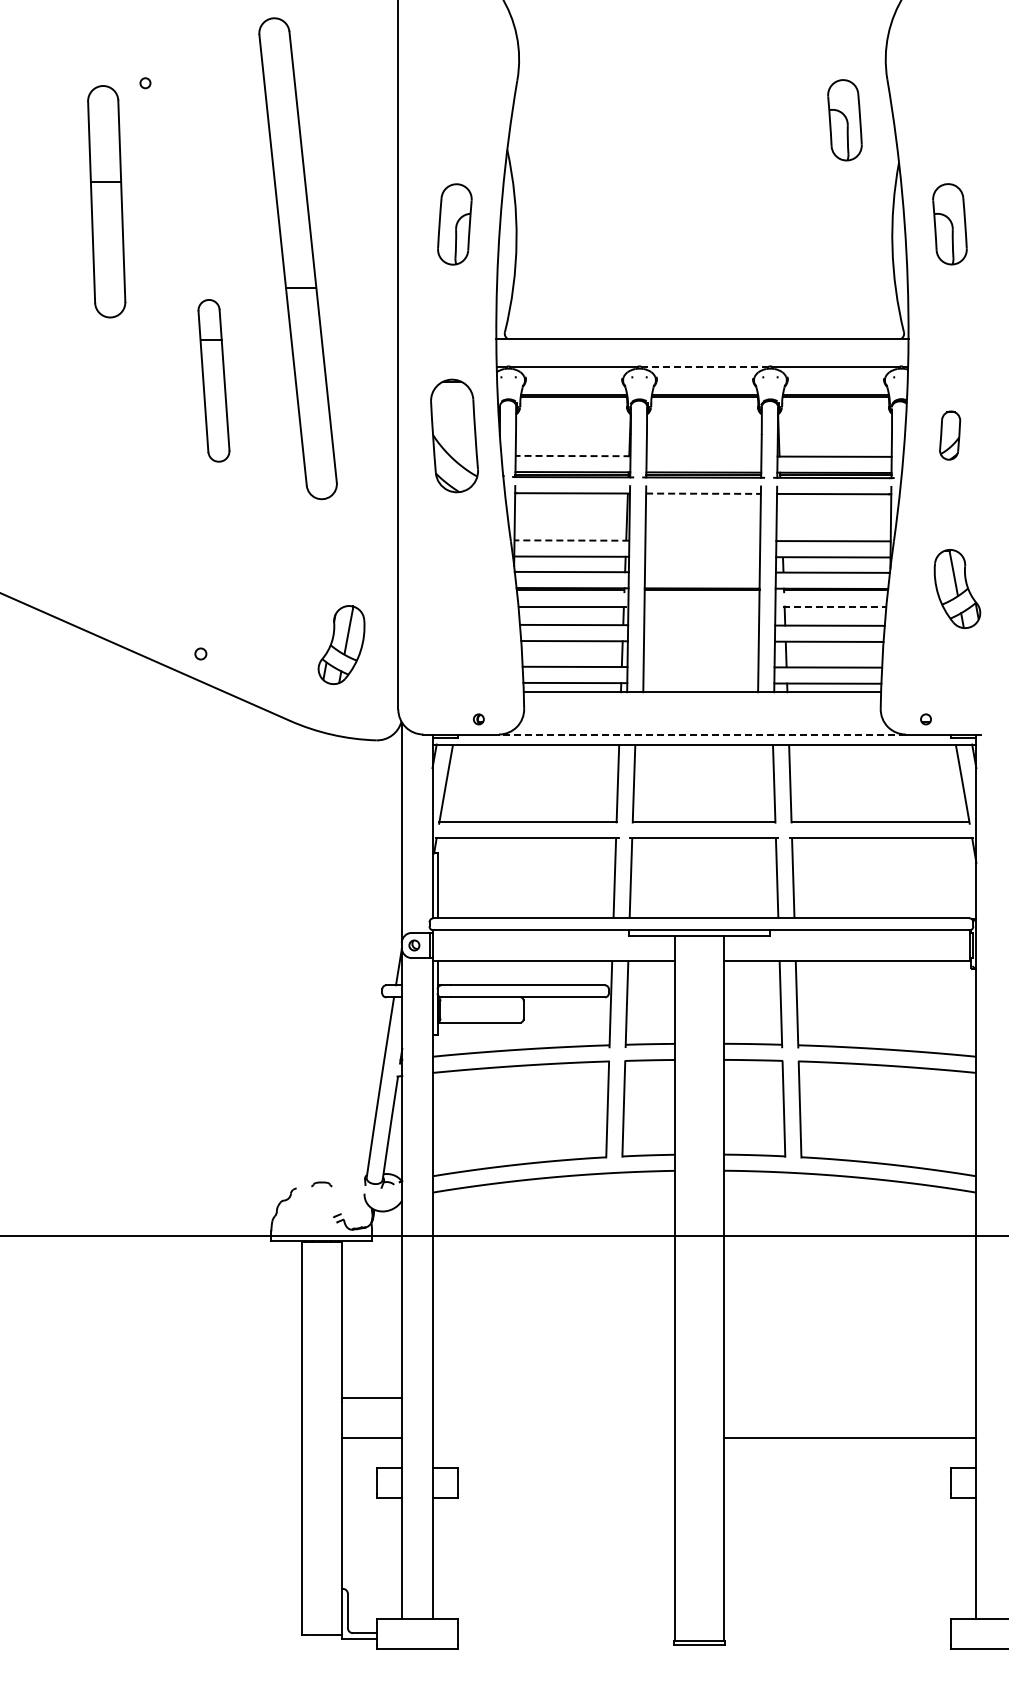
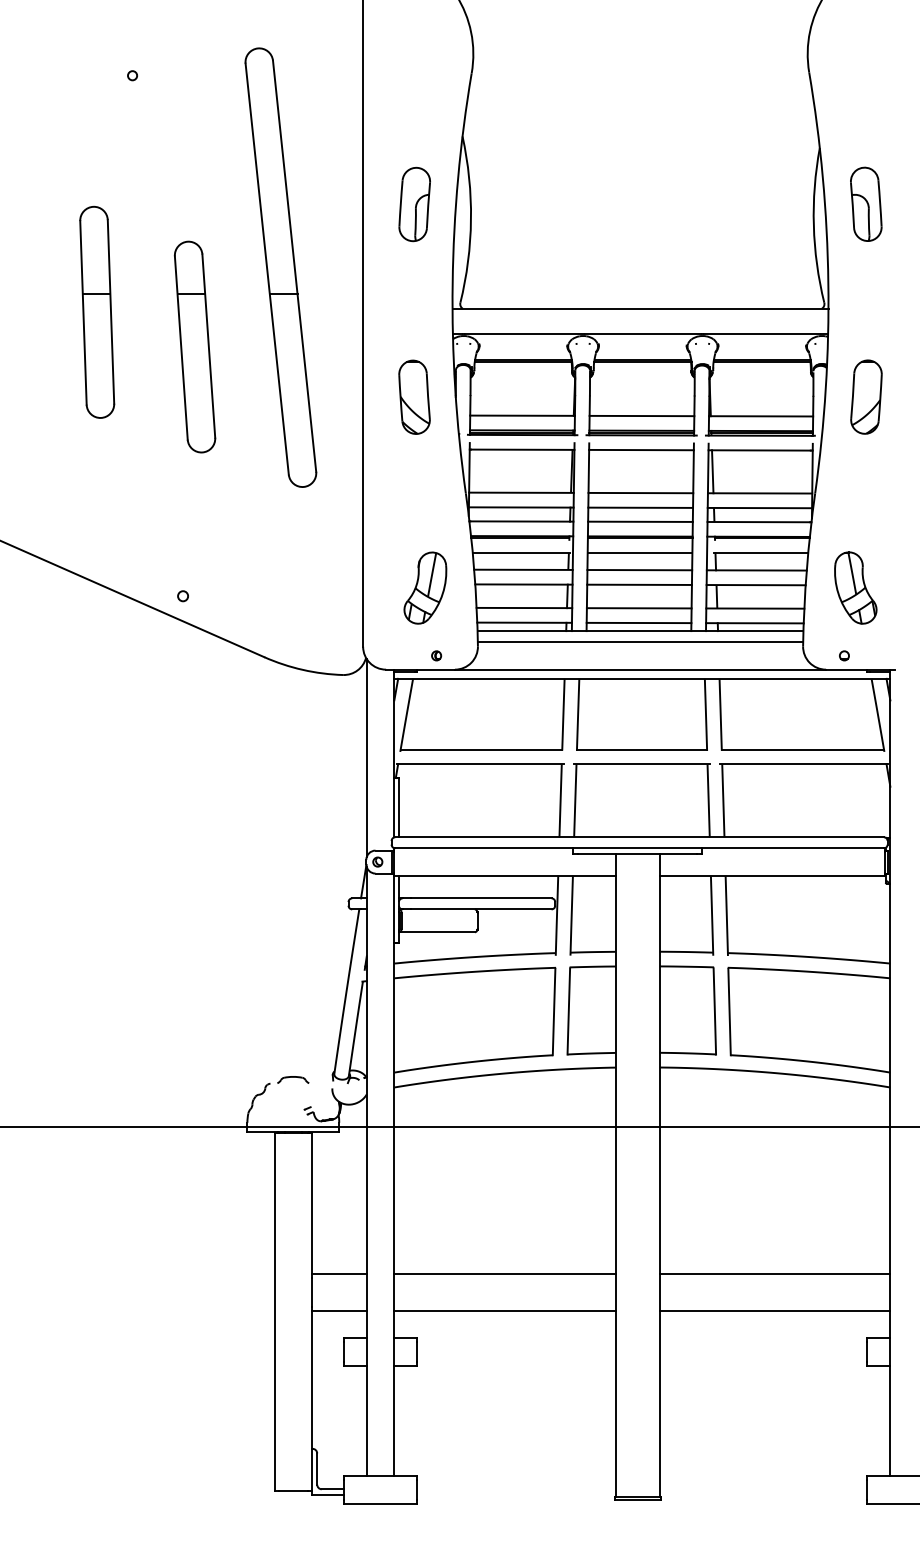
part: (844, 120) -> (770, 109), removed
part: (106, 201) -> (97, 312), moved
part: (297, 258) -> (280, 267), moved
line: (704, 366) -> (642, 334), dashed -> solid
part: (213, 380) -> (194, 346), size x1.43
part: (454, 435) -> (414, 396), size x0.71
part: (949, 435) -> (865, 396), size x1.67
line: (572, 456) -> (522, 416), dashed -> solid
line: (703, 456) -> (641, 416), added
line: (704, 493) -> (642, 449), dashed -> solid
line: (781, 517) -> (712, 471), added
line: (571, 540) -> (521, 492), dashed -> solid
line: (702, 540) -> (640, 492), added
line: (702, 556) -> (640, 507), added
line: (702, 572) -> (640, 521), added
part: (957, 588) -> (855, 587), moved
line: (701, 606) -> (639, 552), added
line: (834, 606) -> (760, 552), dashed -> solid
line: (701, 625) -> (639, 570), added
line: (701, 641) -> (639, 584), added
part: (341, 644) -> (425, 587), moved
line: (700, 667) -> (638, 608), added
line: (700, 683) -> (638, 623), added
line: (702, 704) -> (640, 642), added
line: (701, 734) -> (639, 669), dashed -> solid
part: (321, 1184) -> (293, 1080), size x1.67
line: (553, 1397) -> (504, 1274), added
line: (849, 1397) -> (774, 1274), added
line: (553, 1437) -> (504, 1310), added

